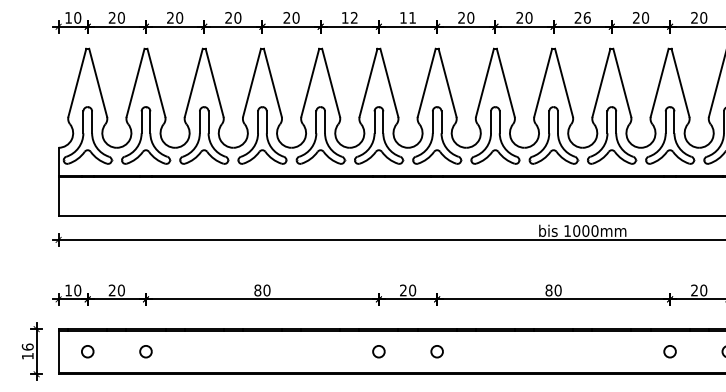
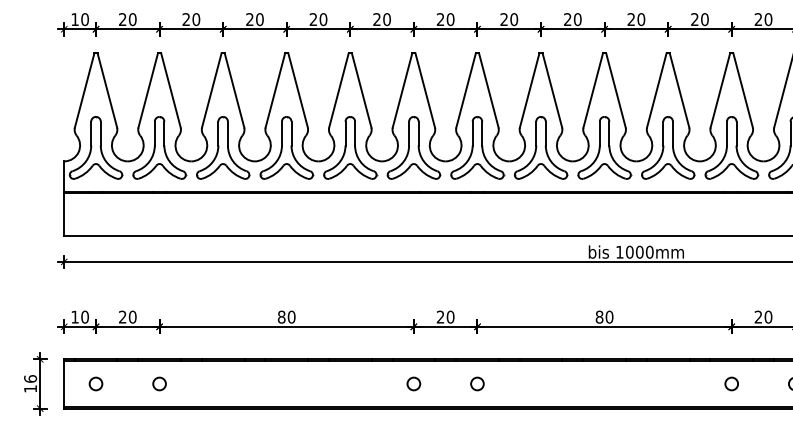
text: (349, 17) -> (381, 19), 12 -> 20
text: (408, 17) -> (446, 19), 11 -> 20
text: (587, 17) -> (641, 19), 26 -> 20

